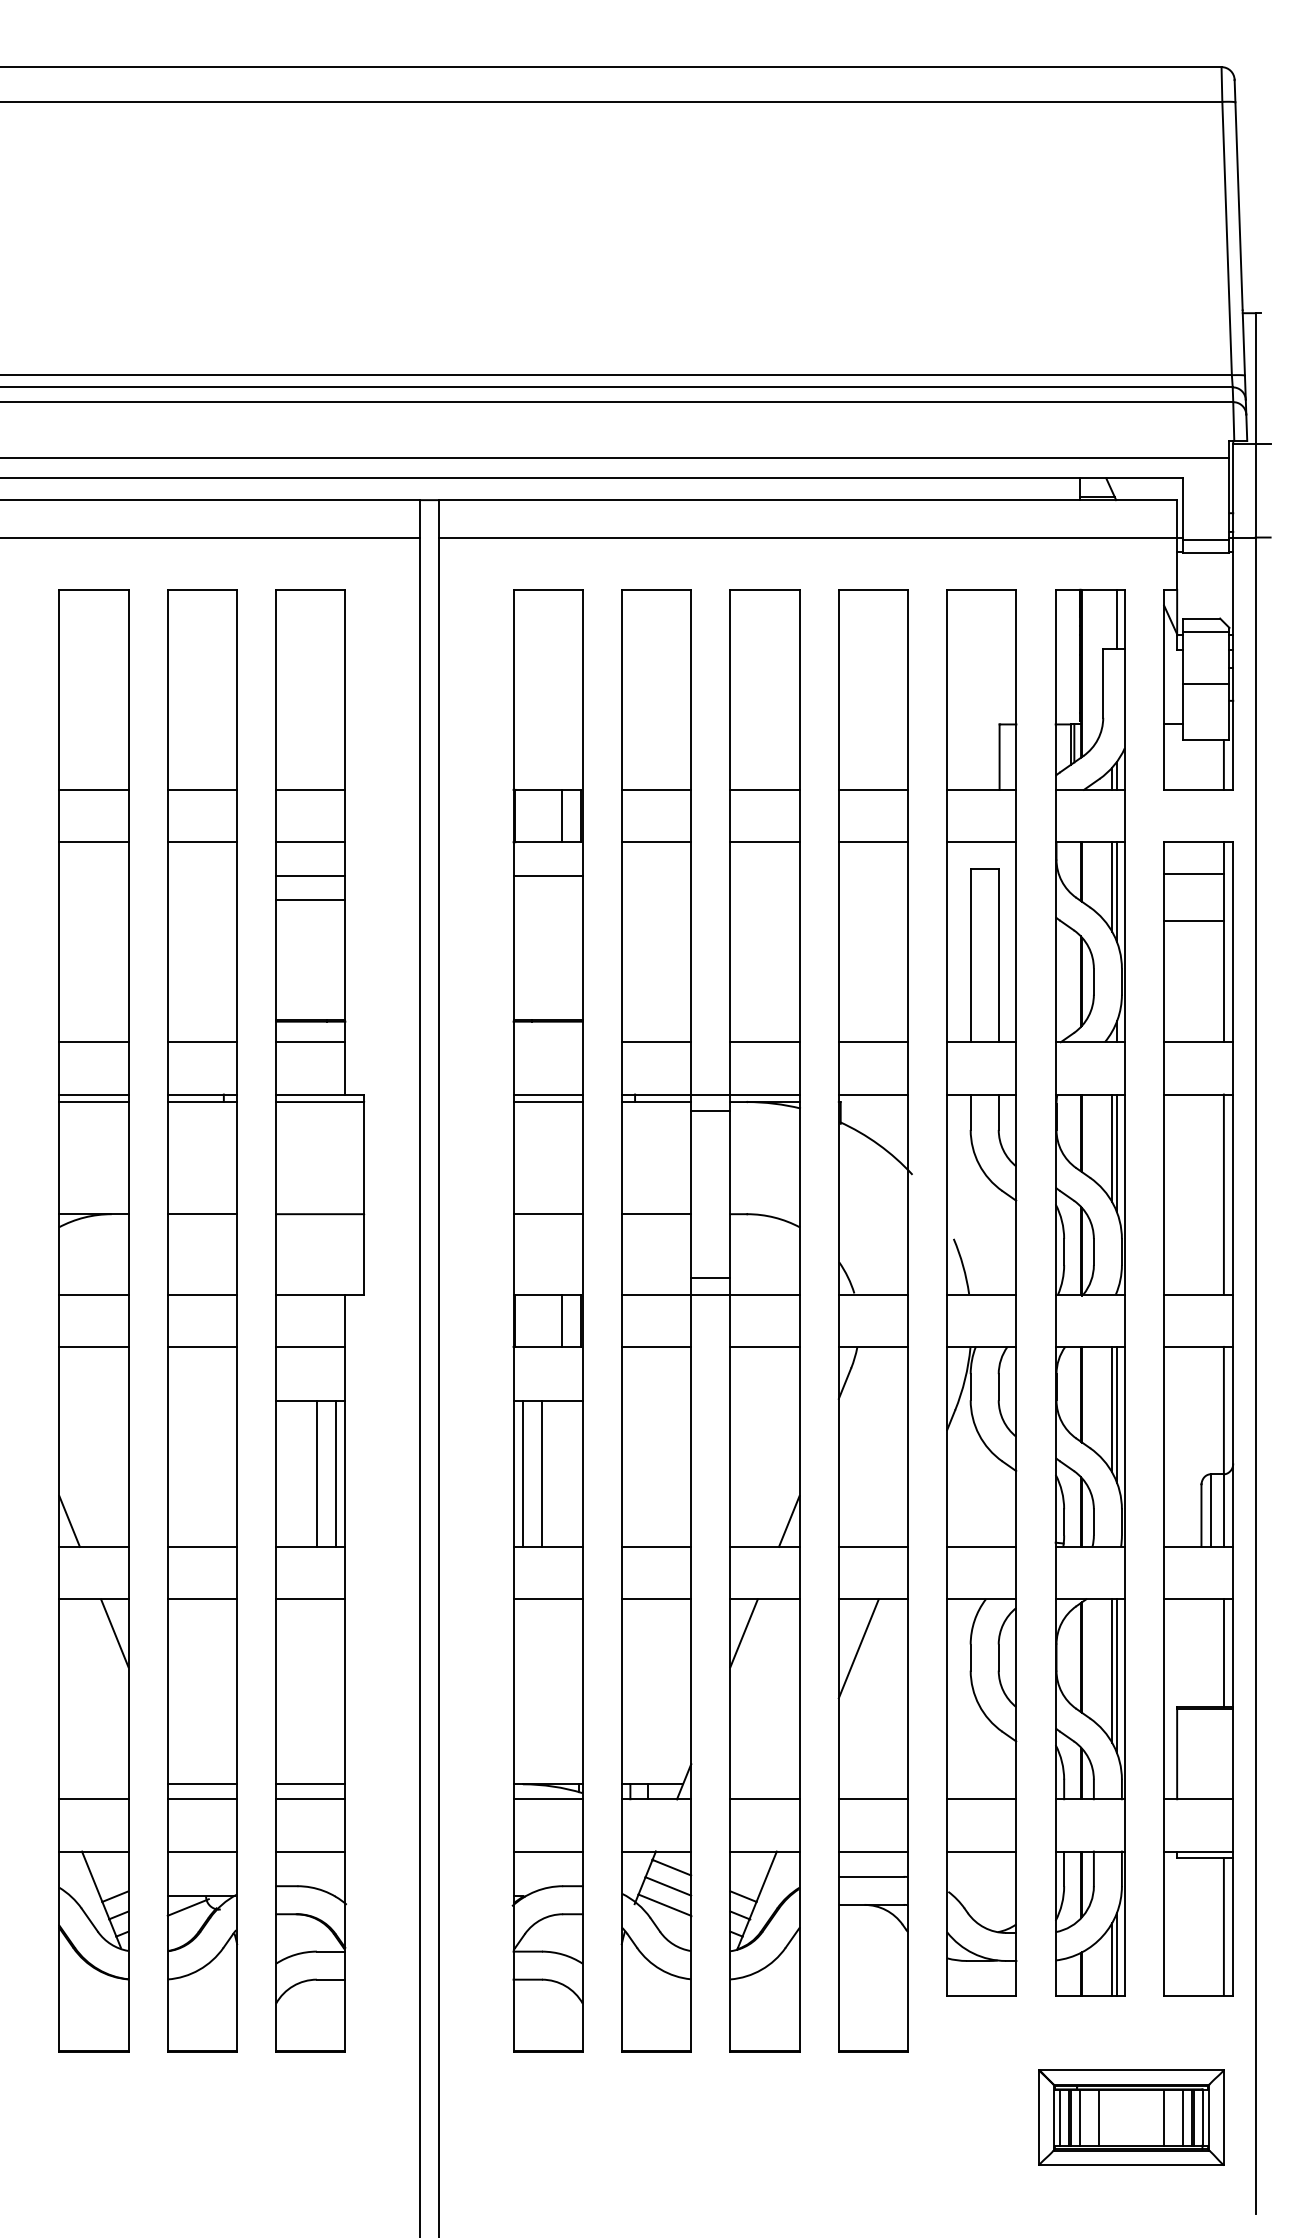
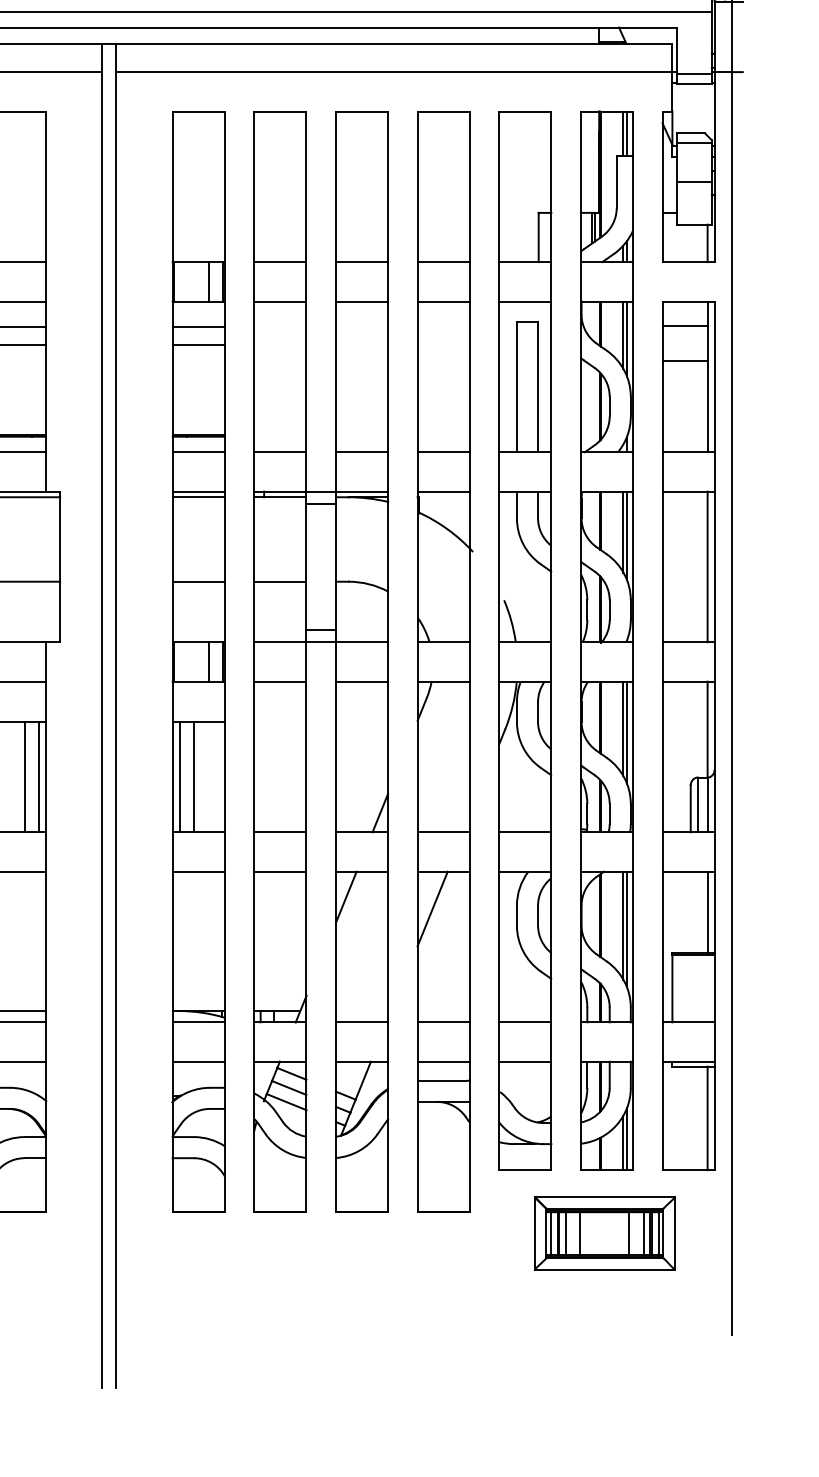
line: (1112, 618) -> (623, 133), added
line: (547, 900) -> (198, 345), added
line: (547, 1042) -> (198, 452), added
part: (1131, 2117) -> (604, 1233), moved

